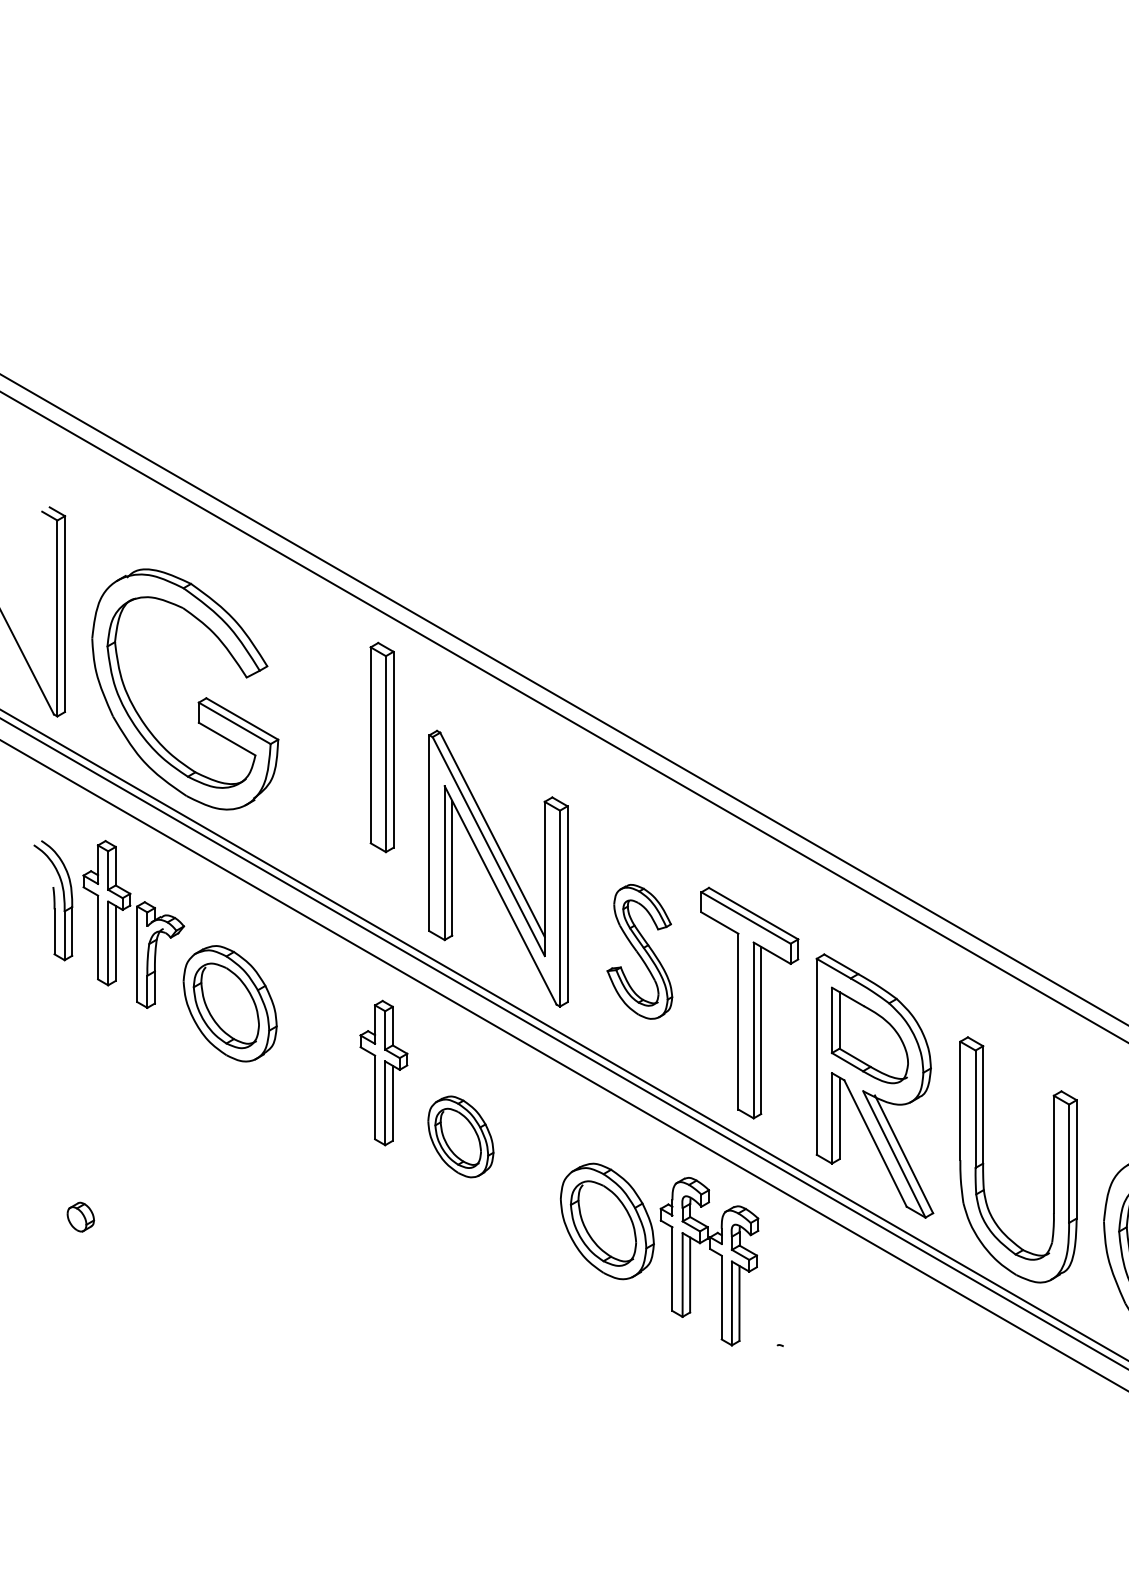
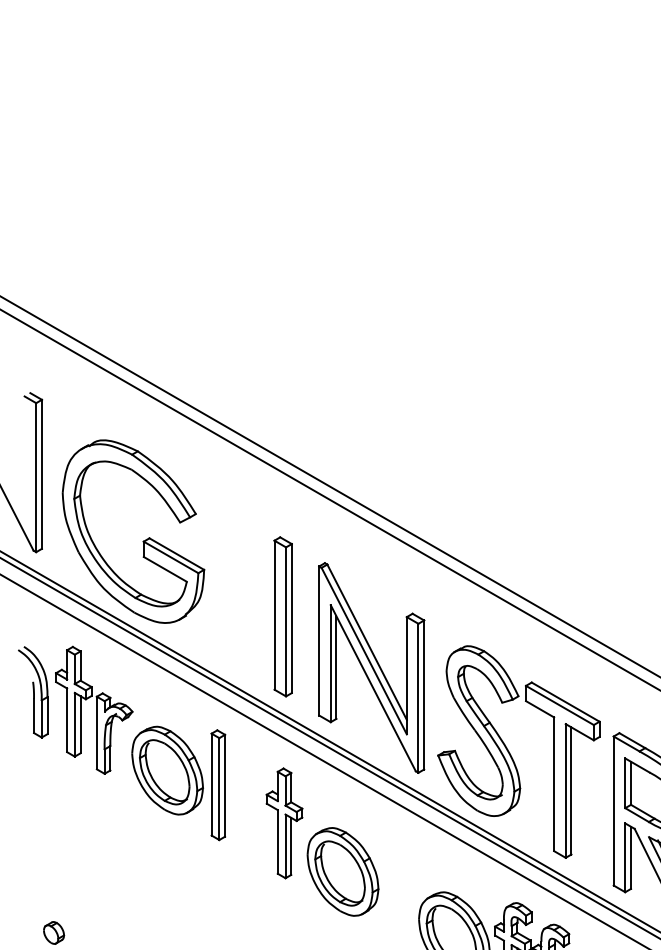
part: (381, 747) -> (282, 616), moved
part: (639, 951) -> (478, 730), size x1.67
part: (296, 1022) -> (218, 784), added
part: (460, 1136) -> (342, 871), size x1.43

